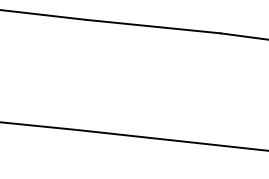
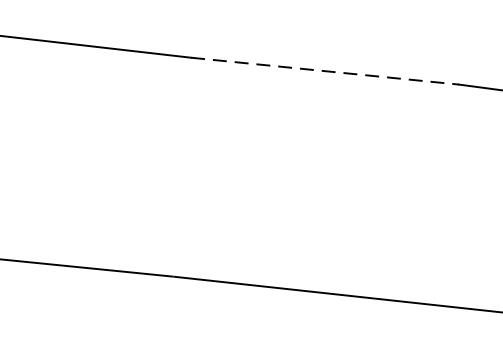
line: (153, 26) -> (325, 70), solid -> dashed

